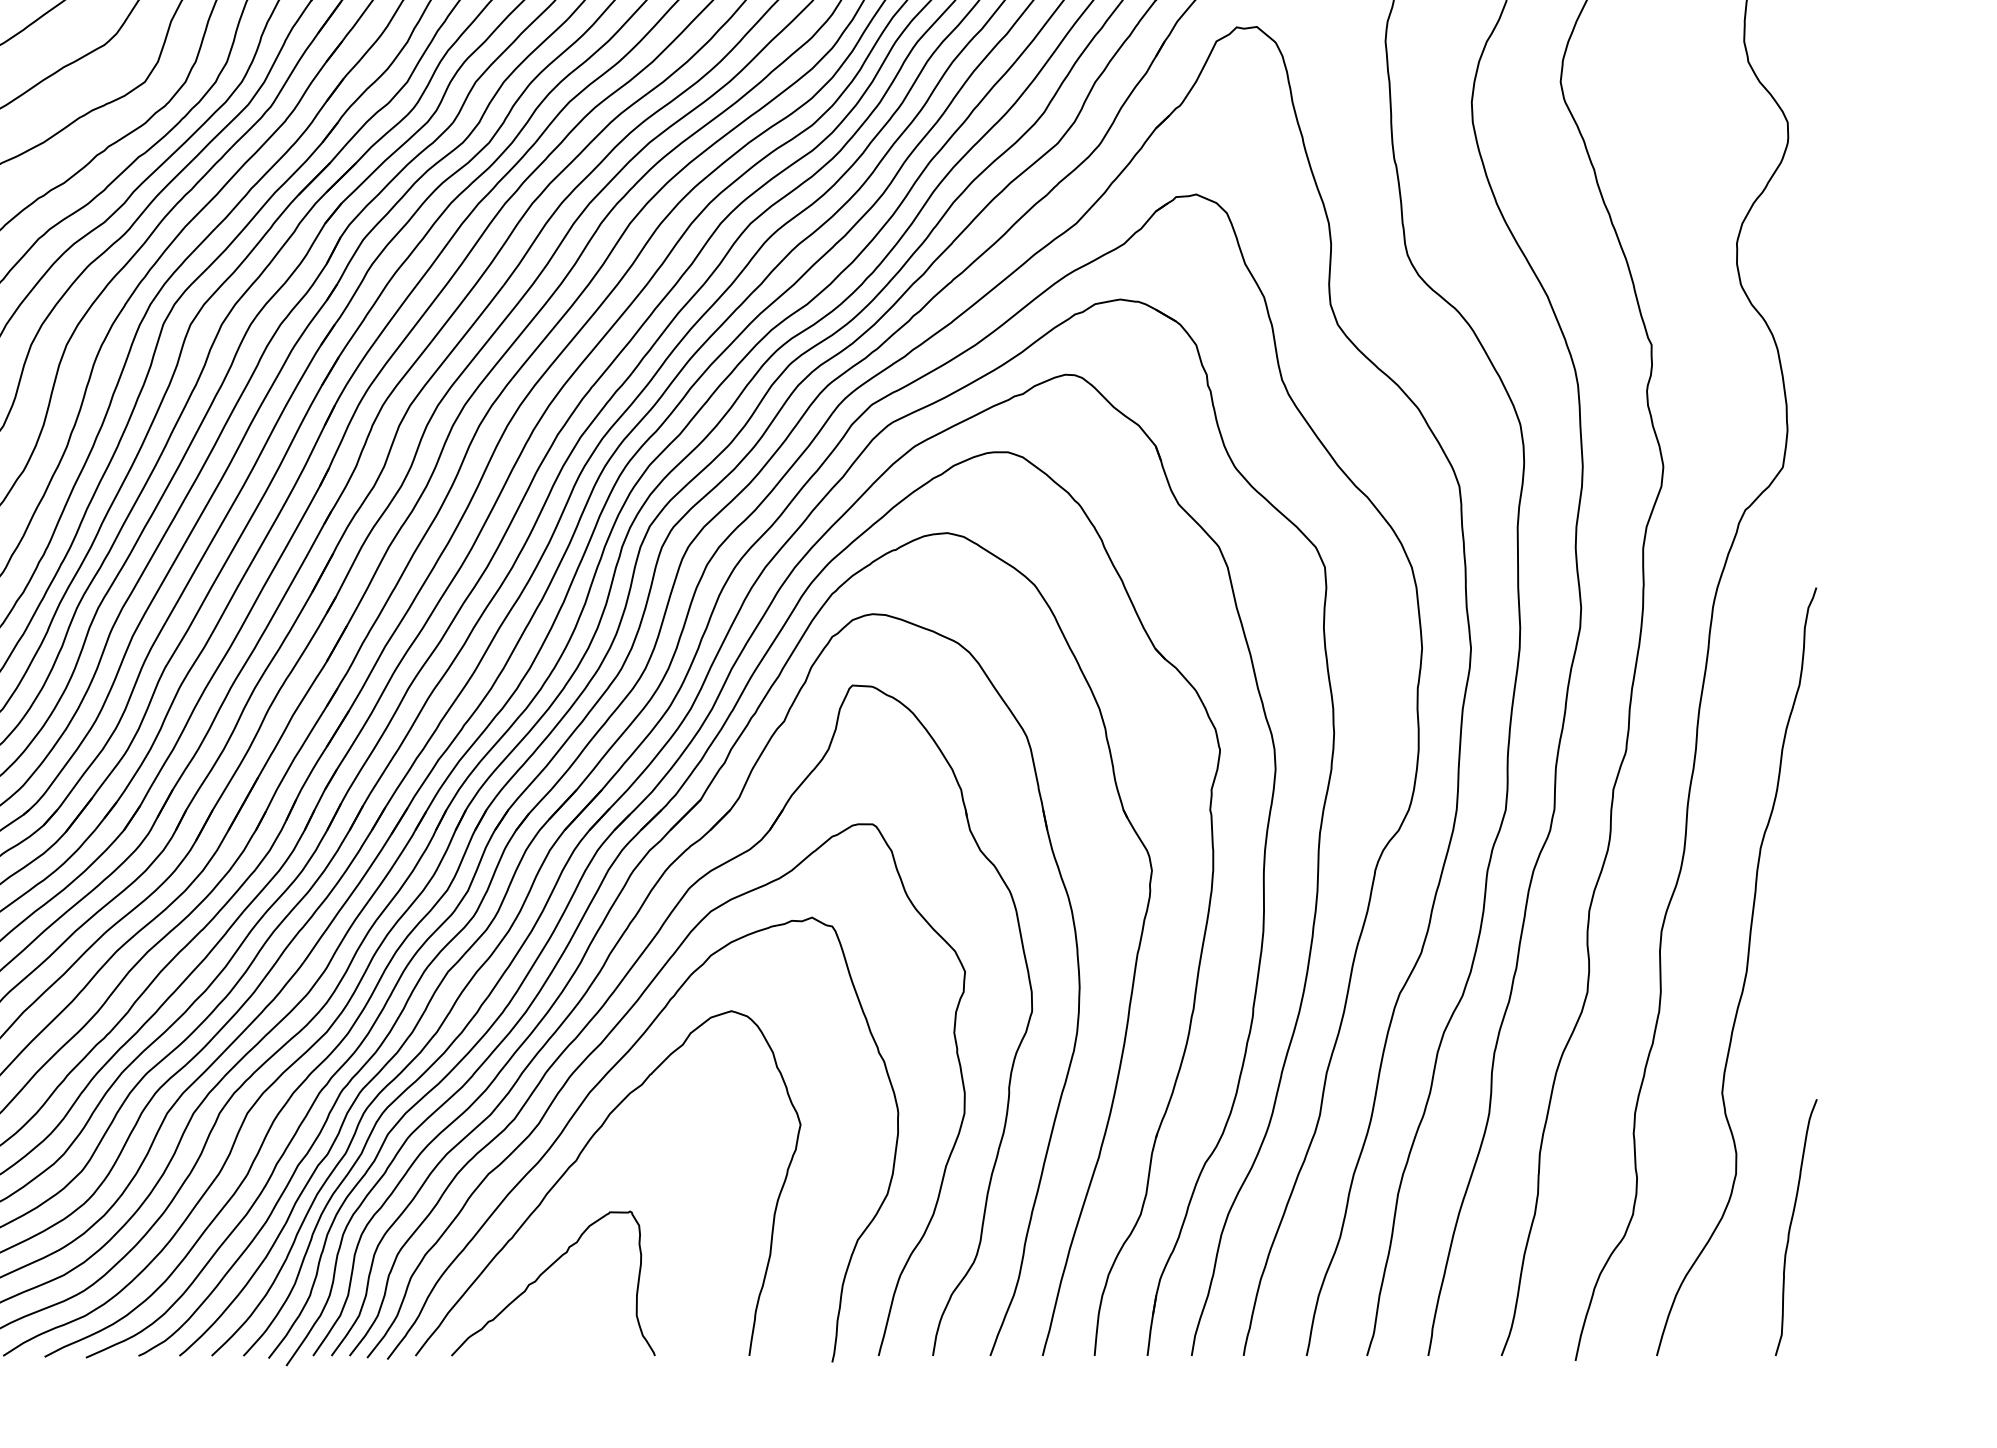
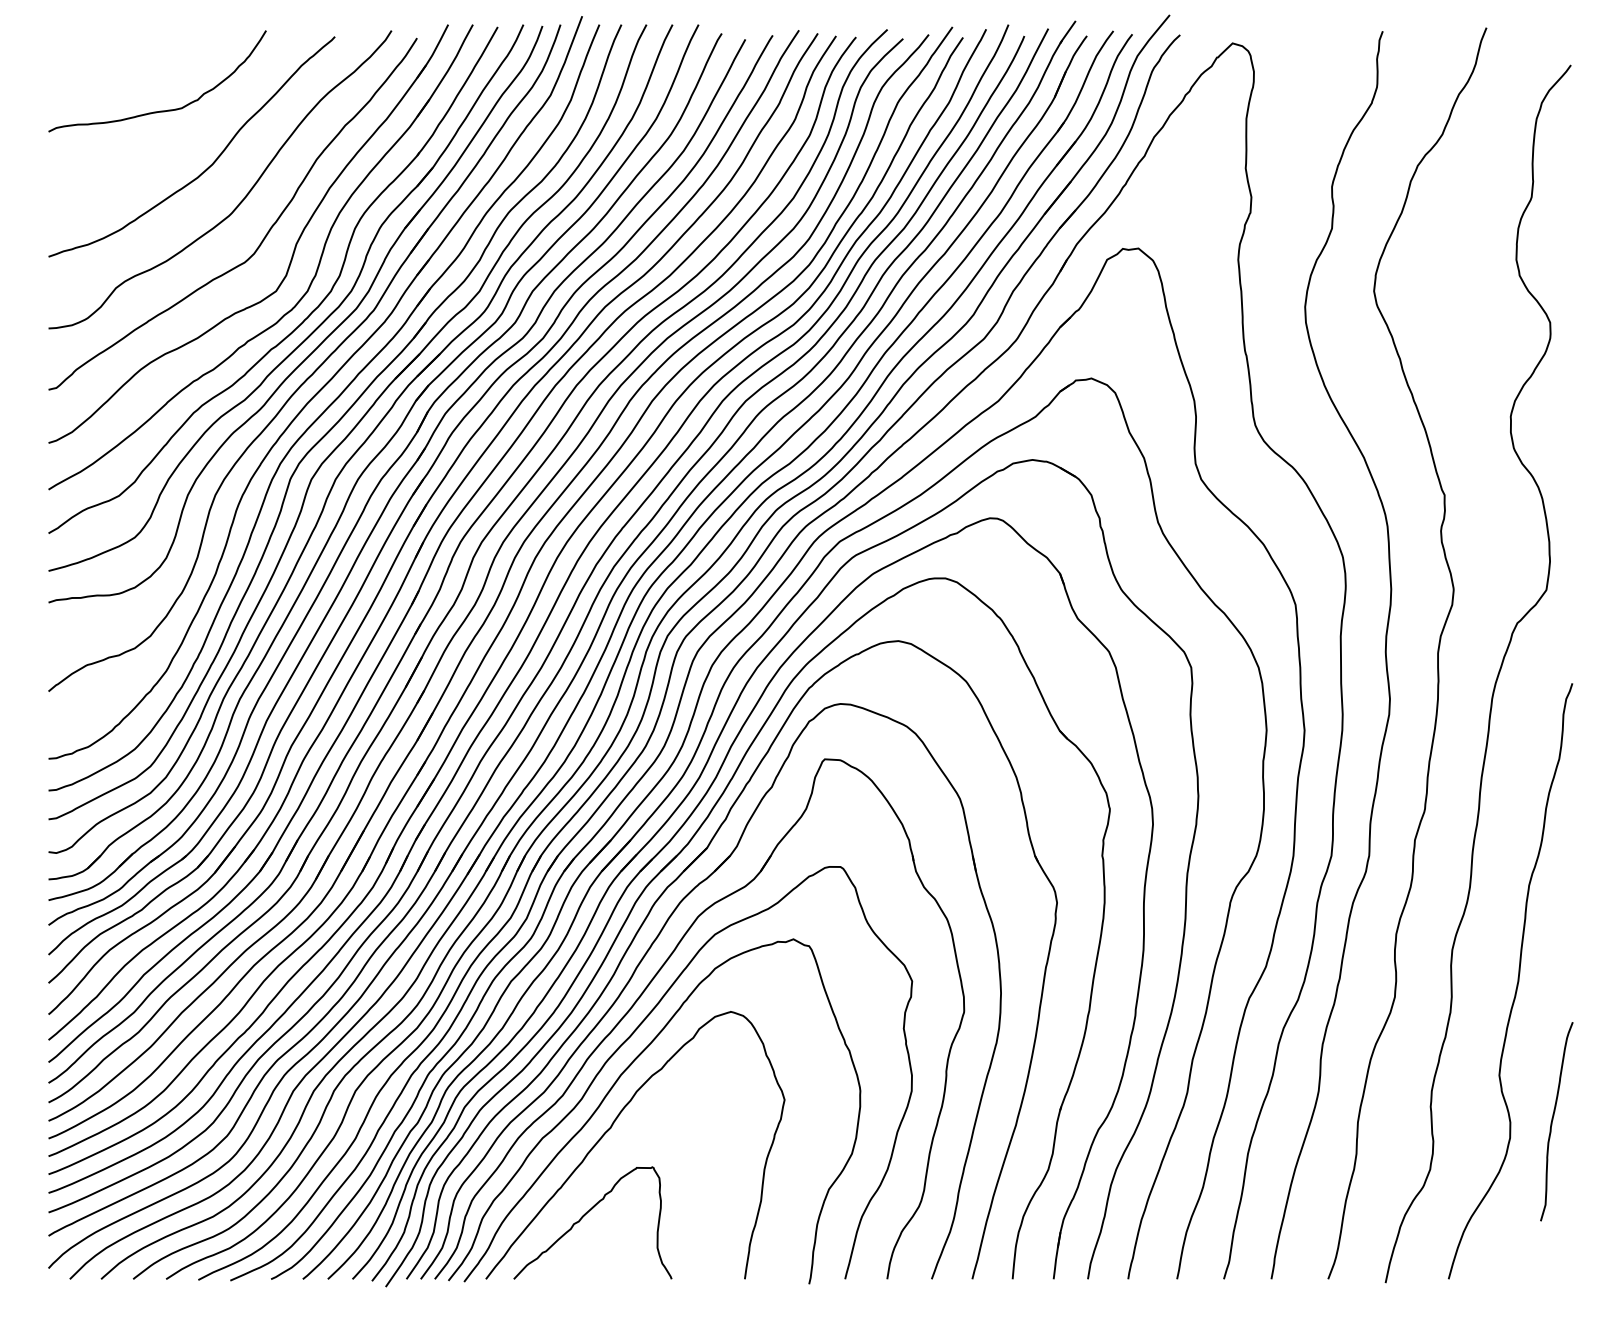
curve: (1791, 1226) -> (1553, 1120), moved

